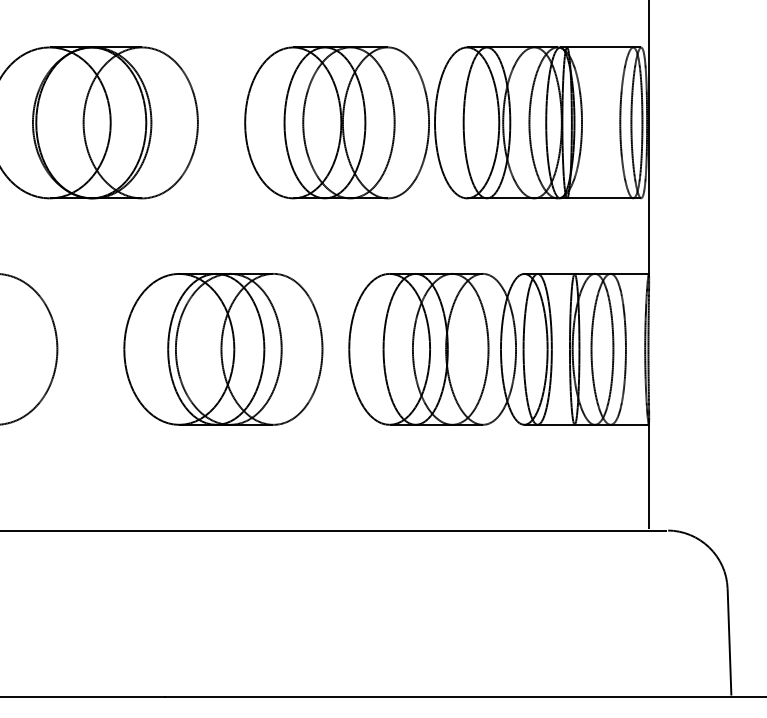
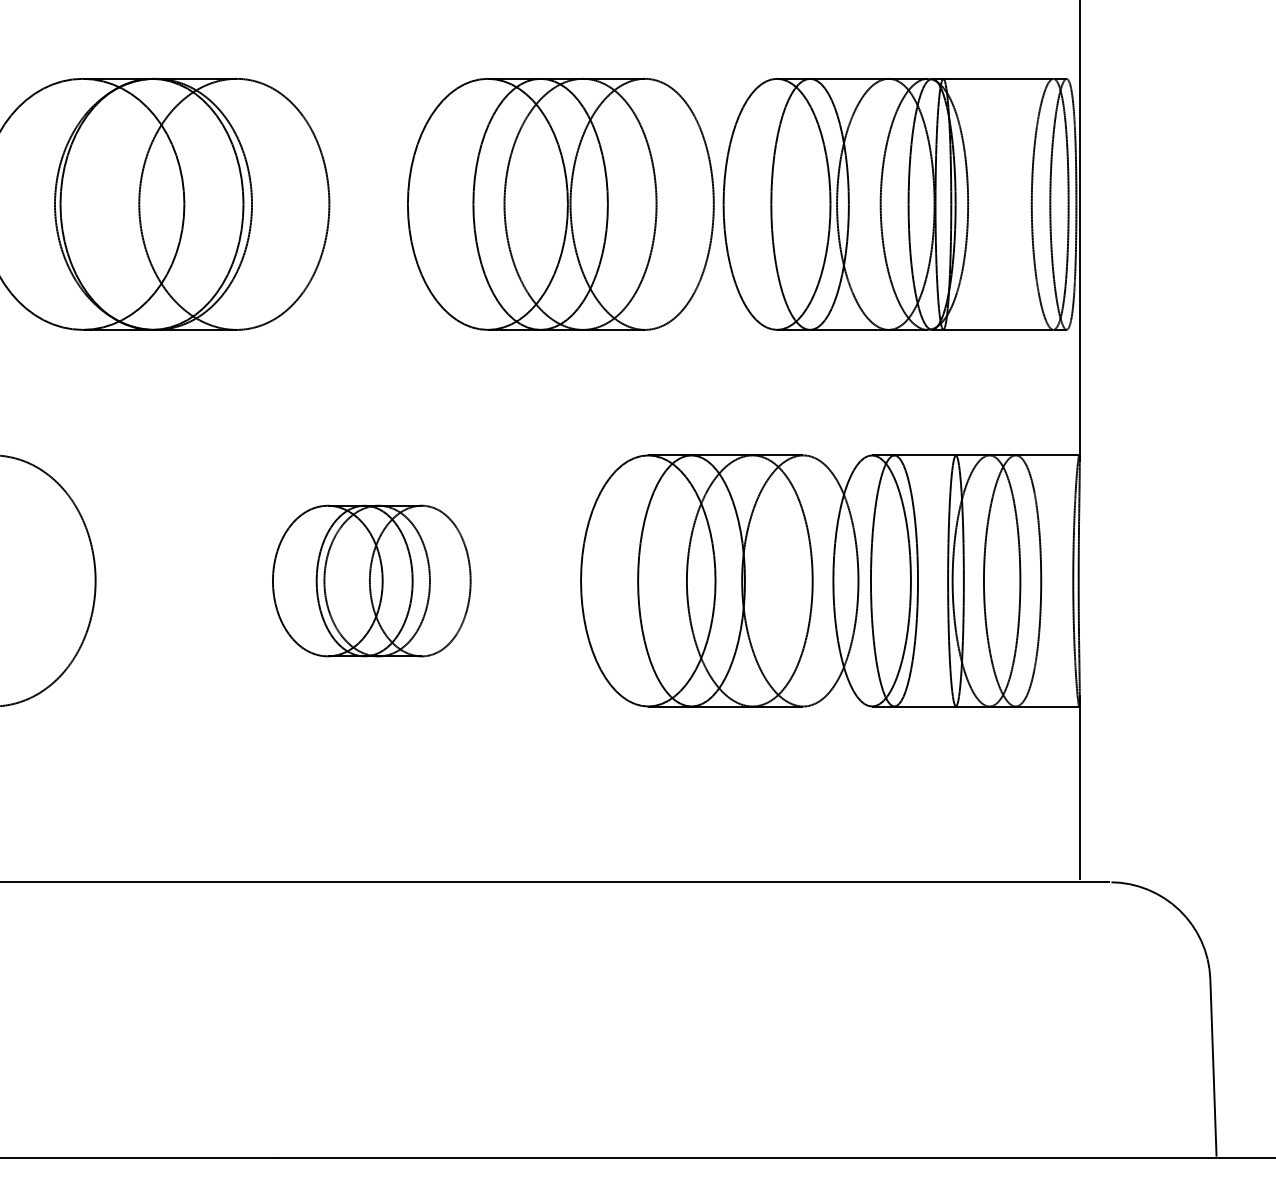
part: (223, 349) -> (371, 581), size x0.6

